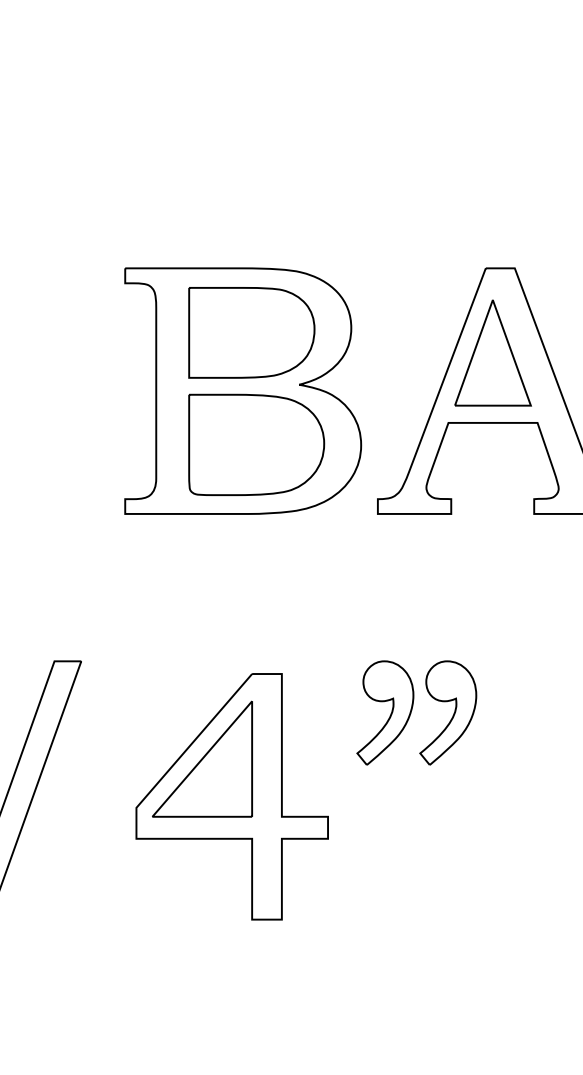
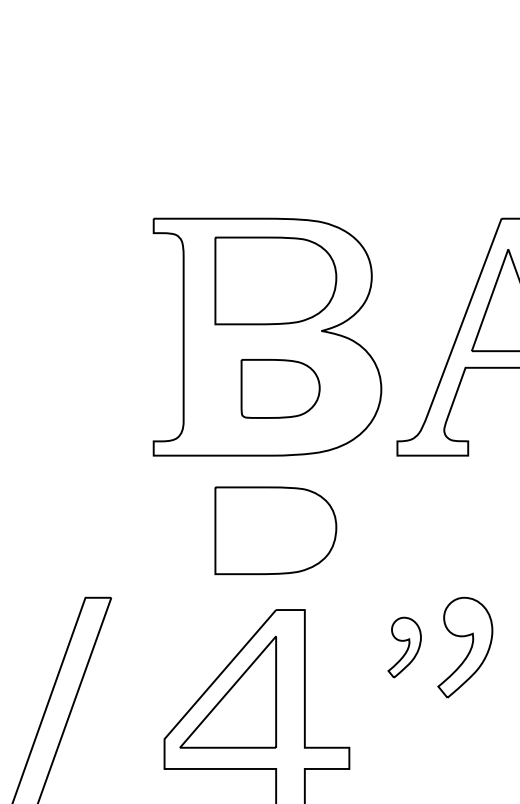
part: (256, 444) -> (280, 388), size x0.6
part: (251, 591) -> (275, 530), added
part: (385, 712) -> (404, 647), size x0.6

